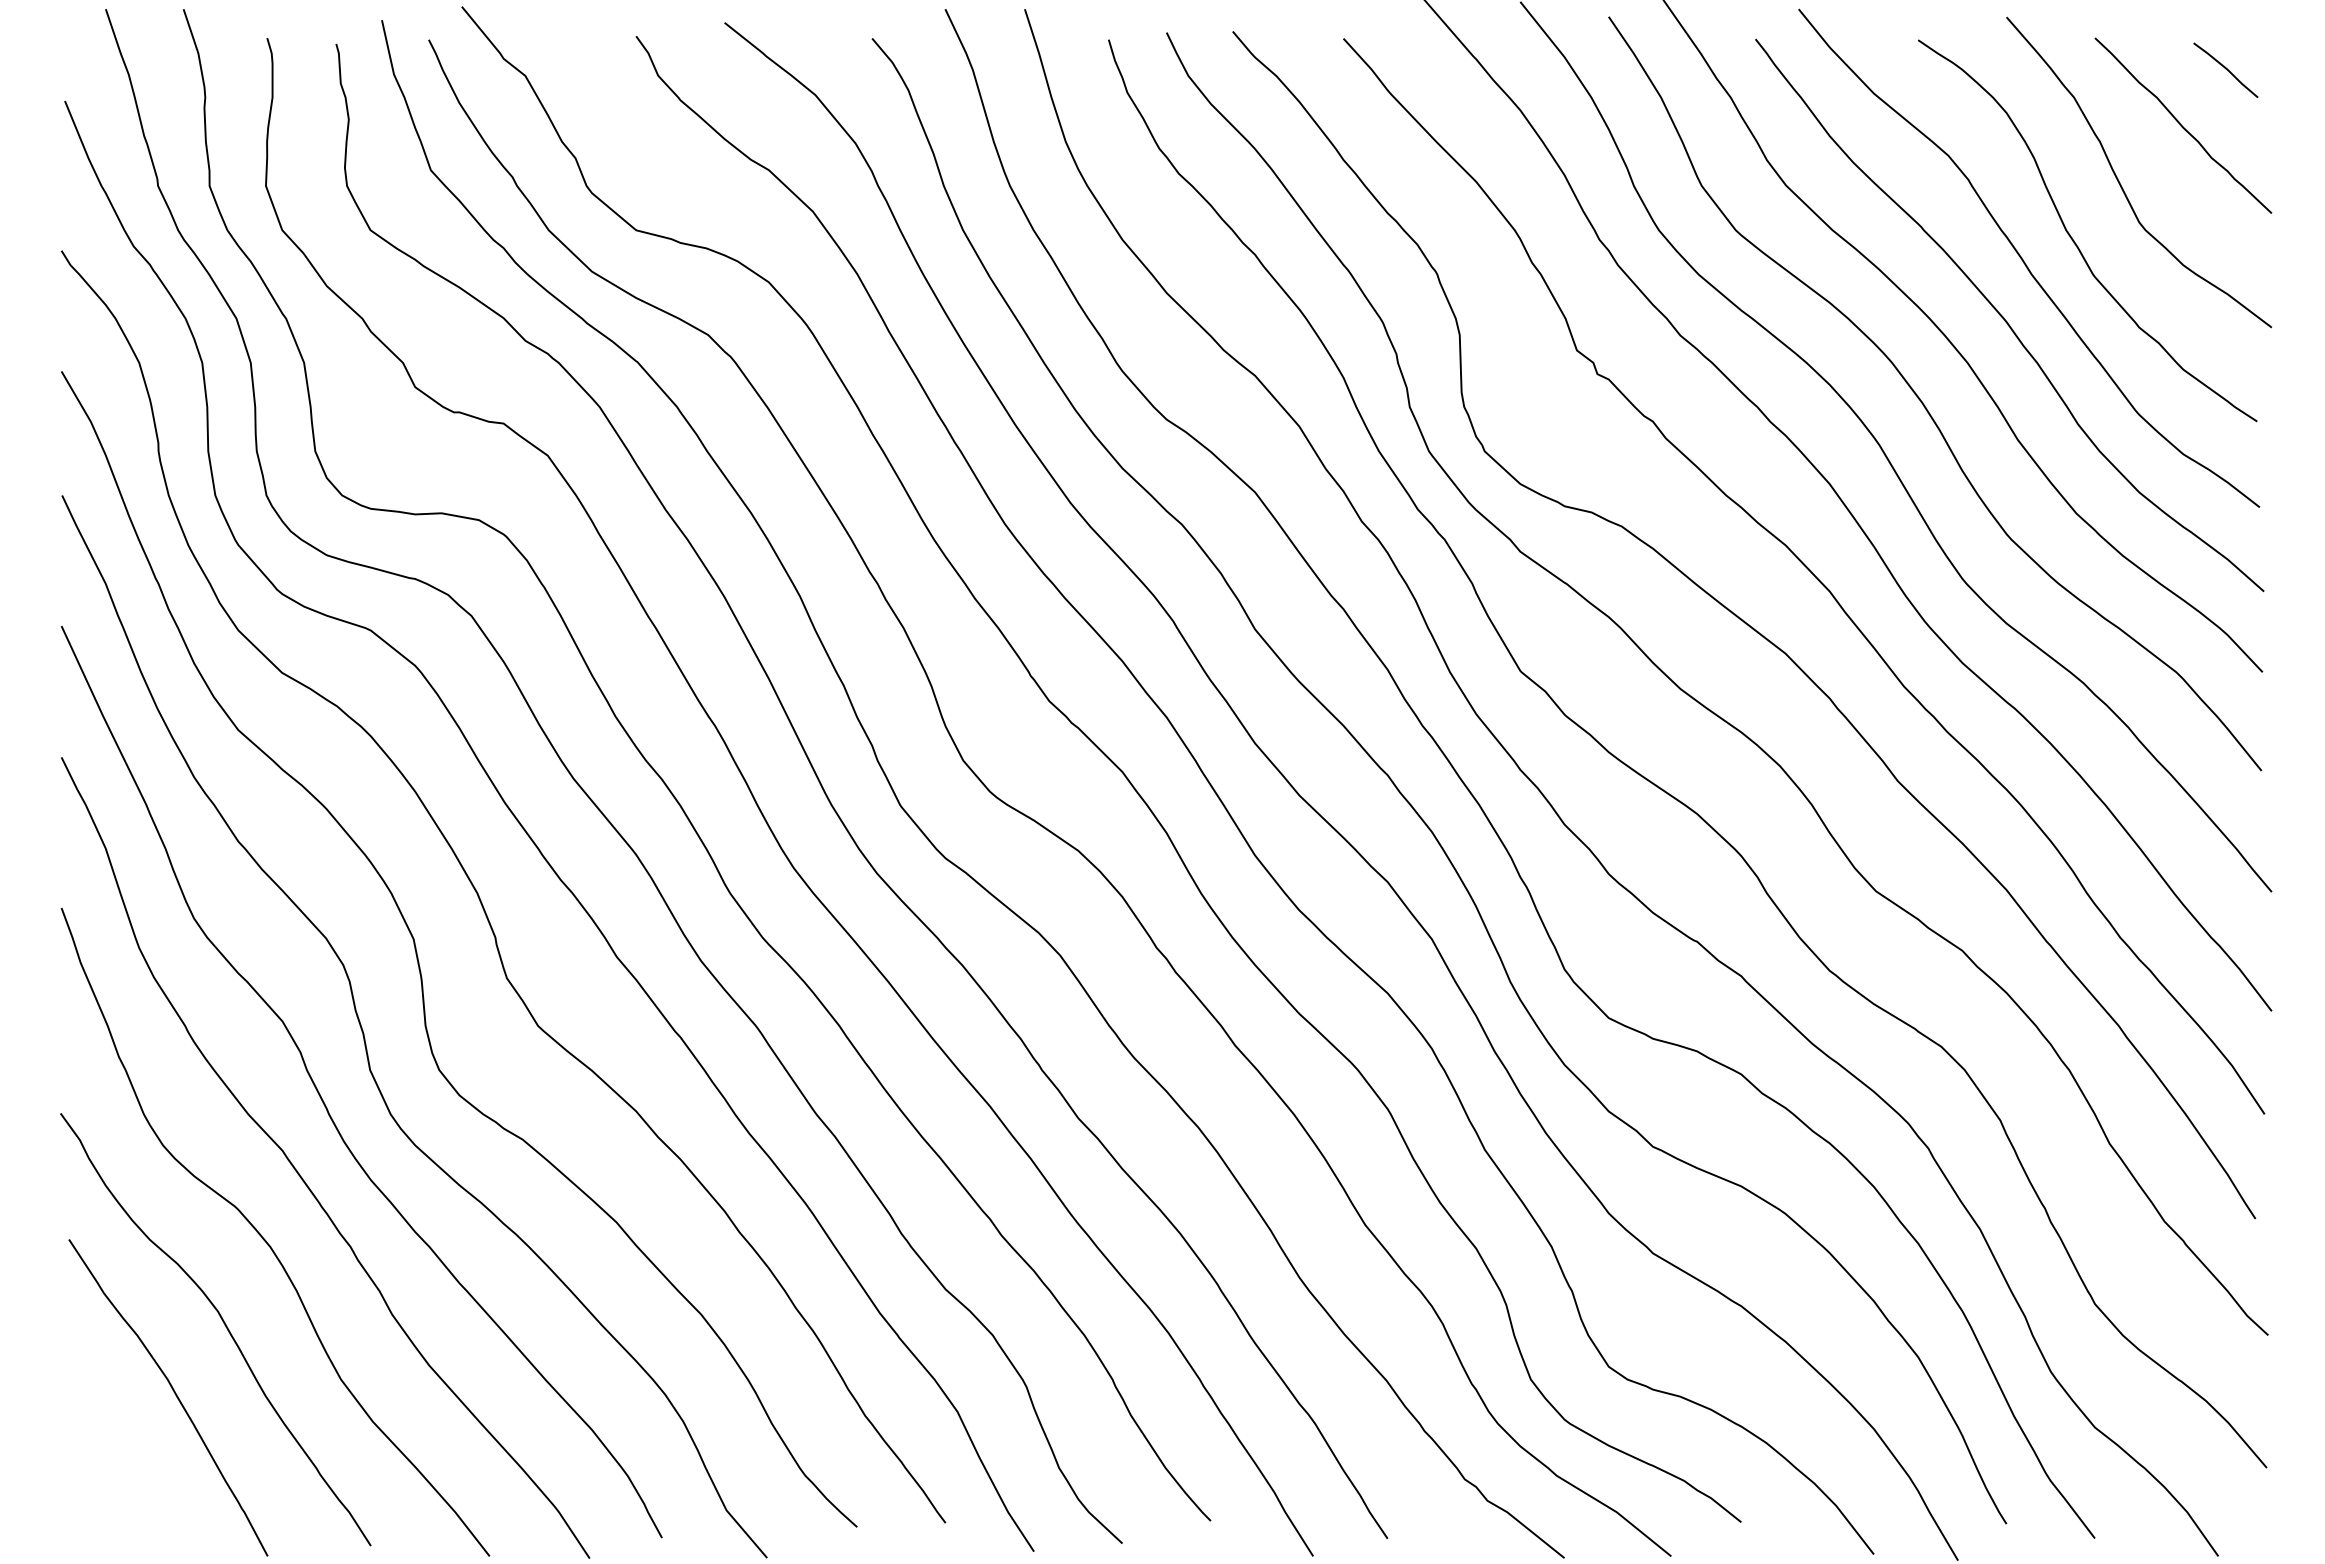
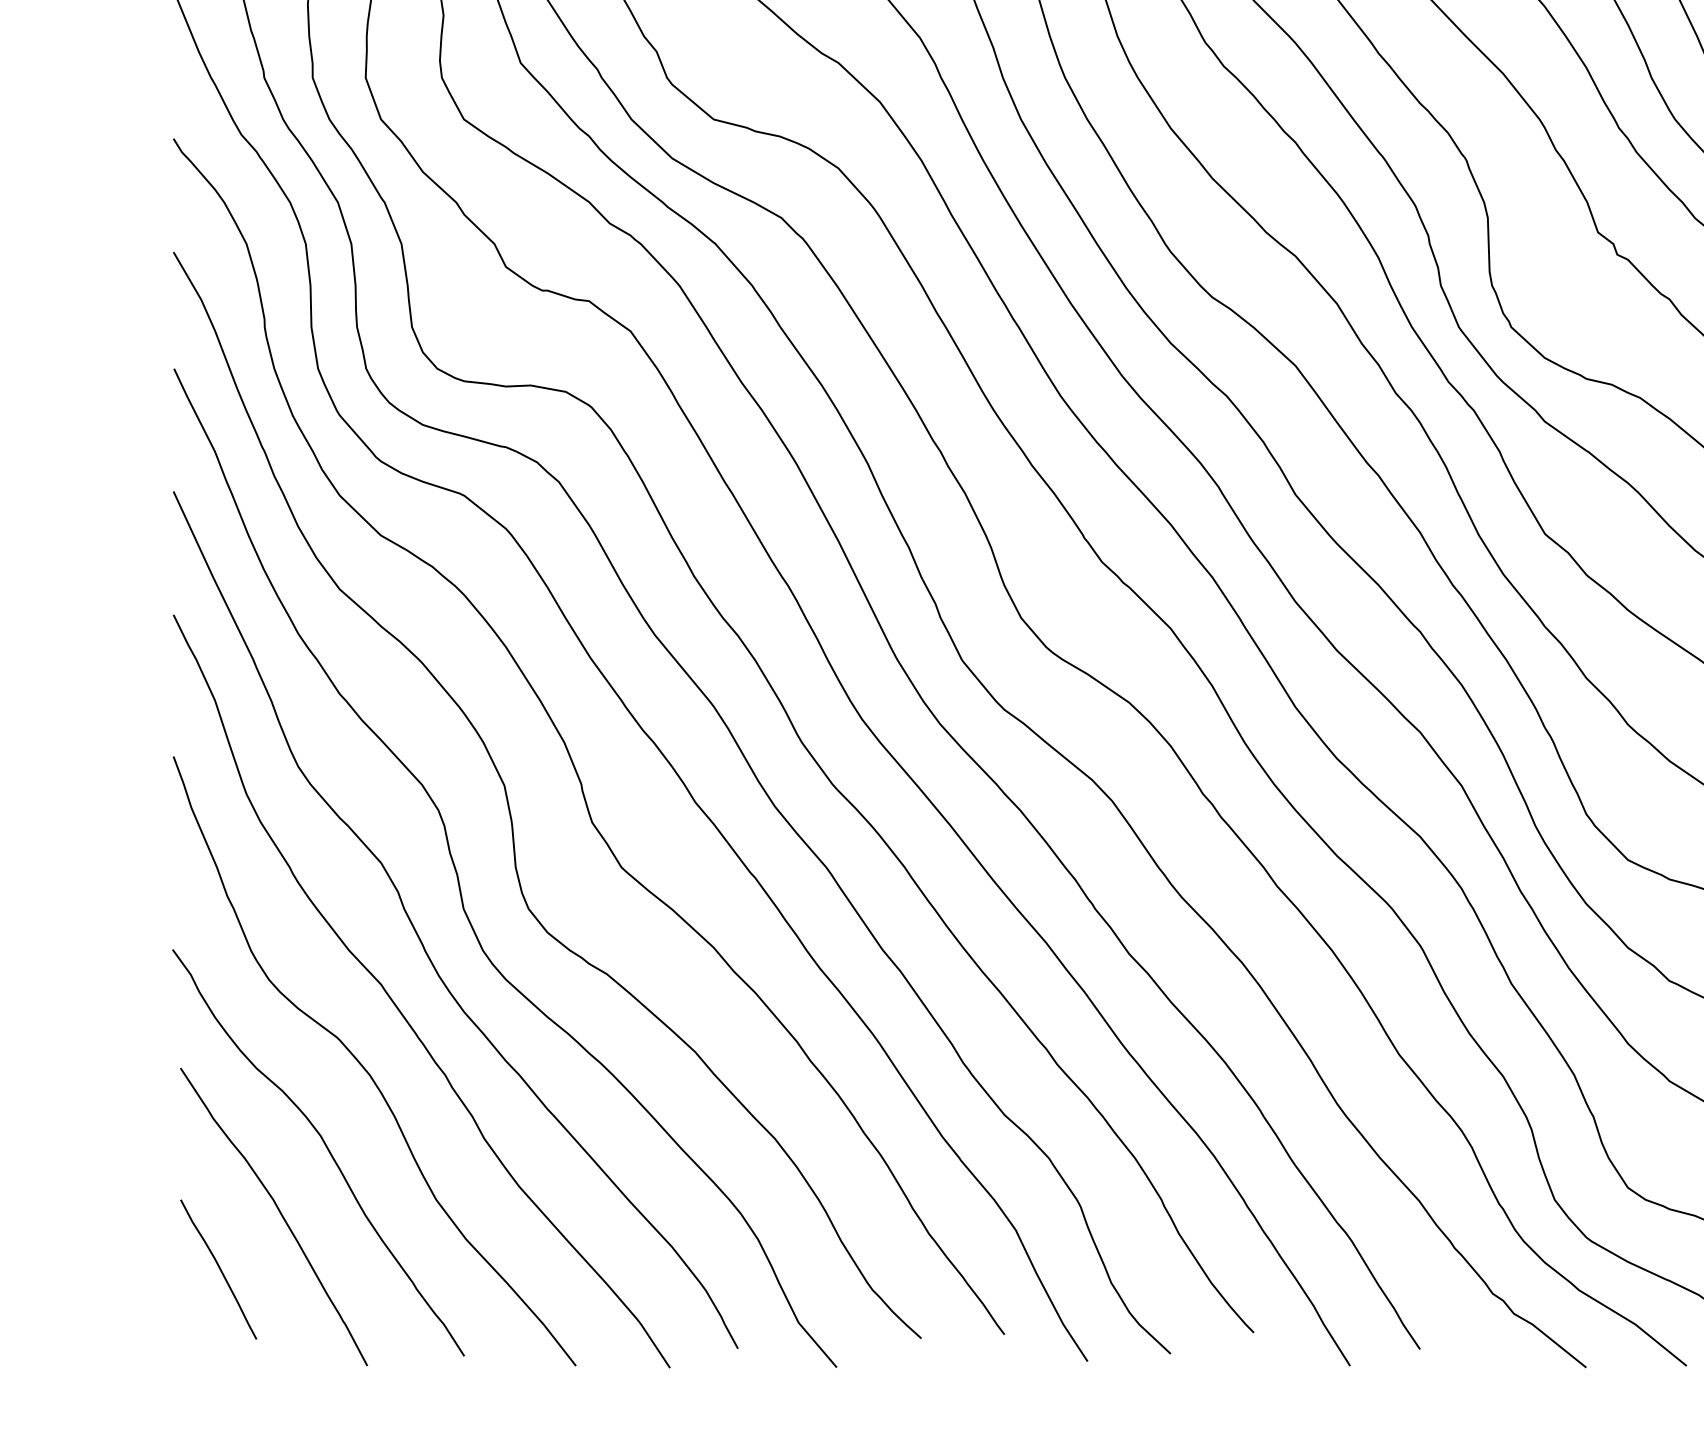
curve: (109, 1452) -> (218, 1268), added

